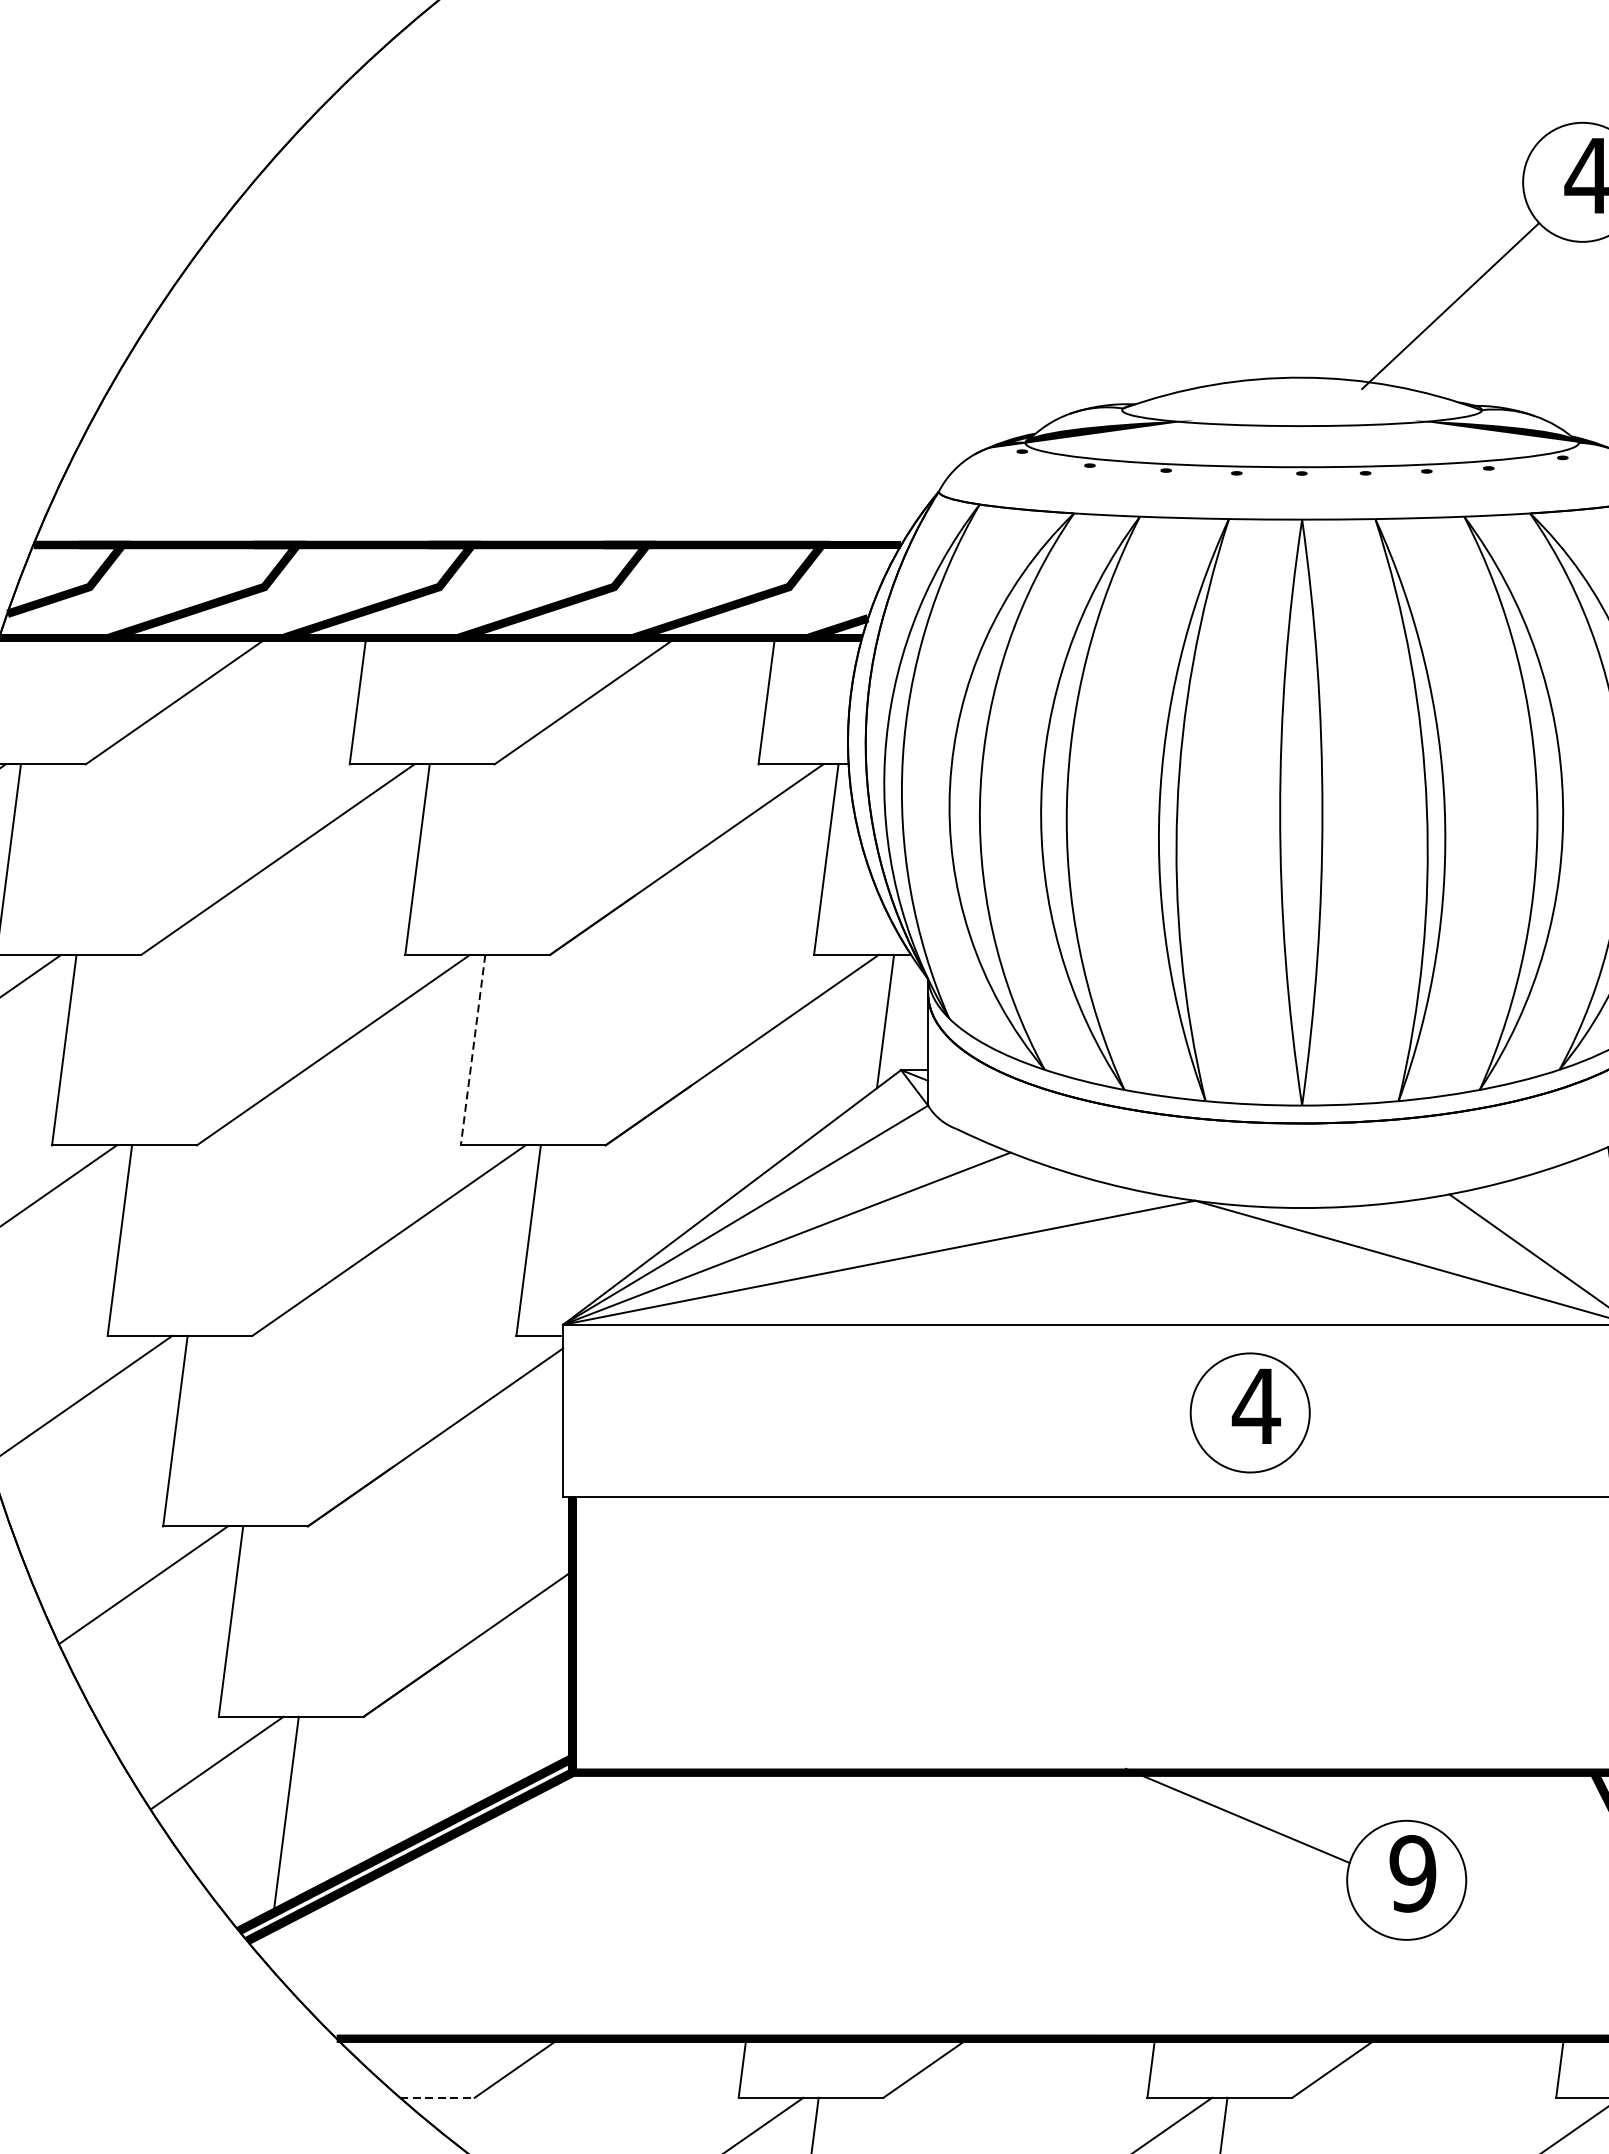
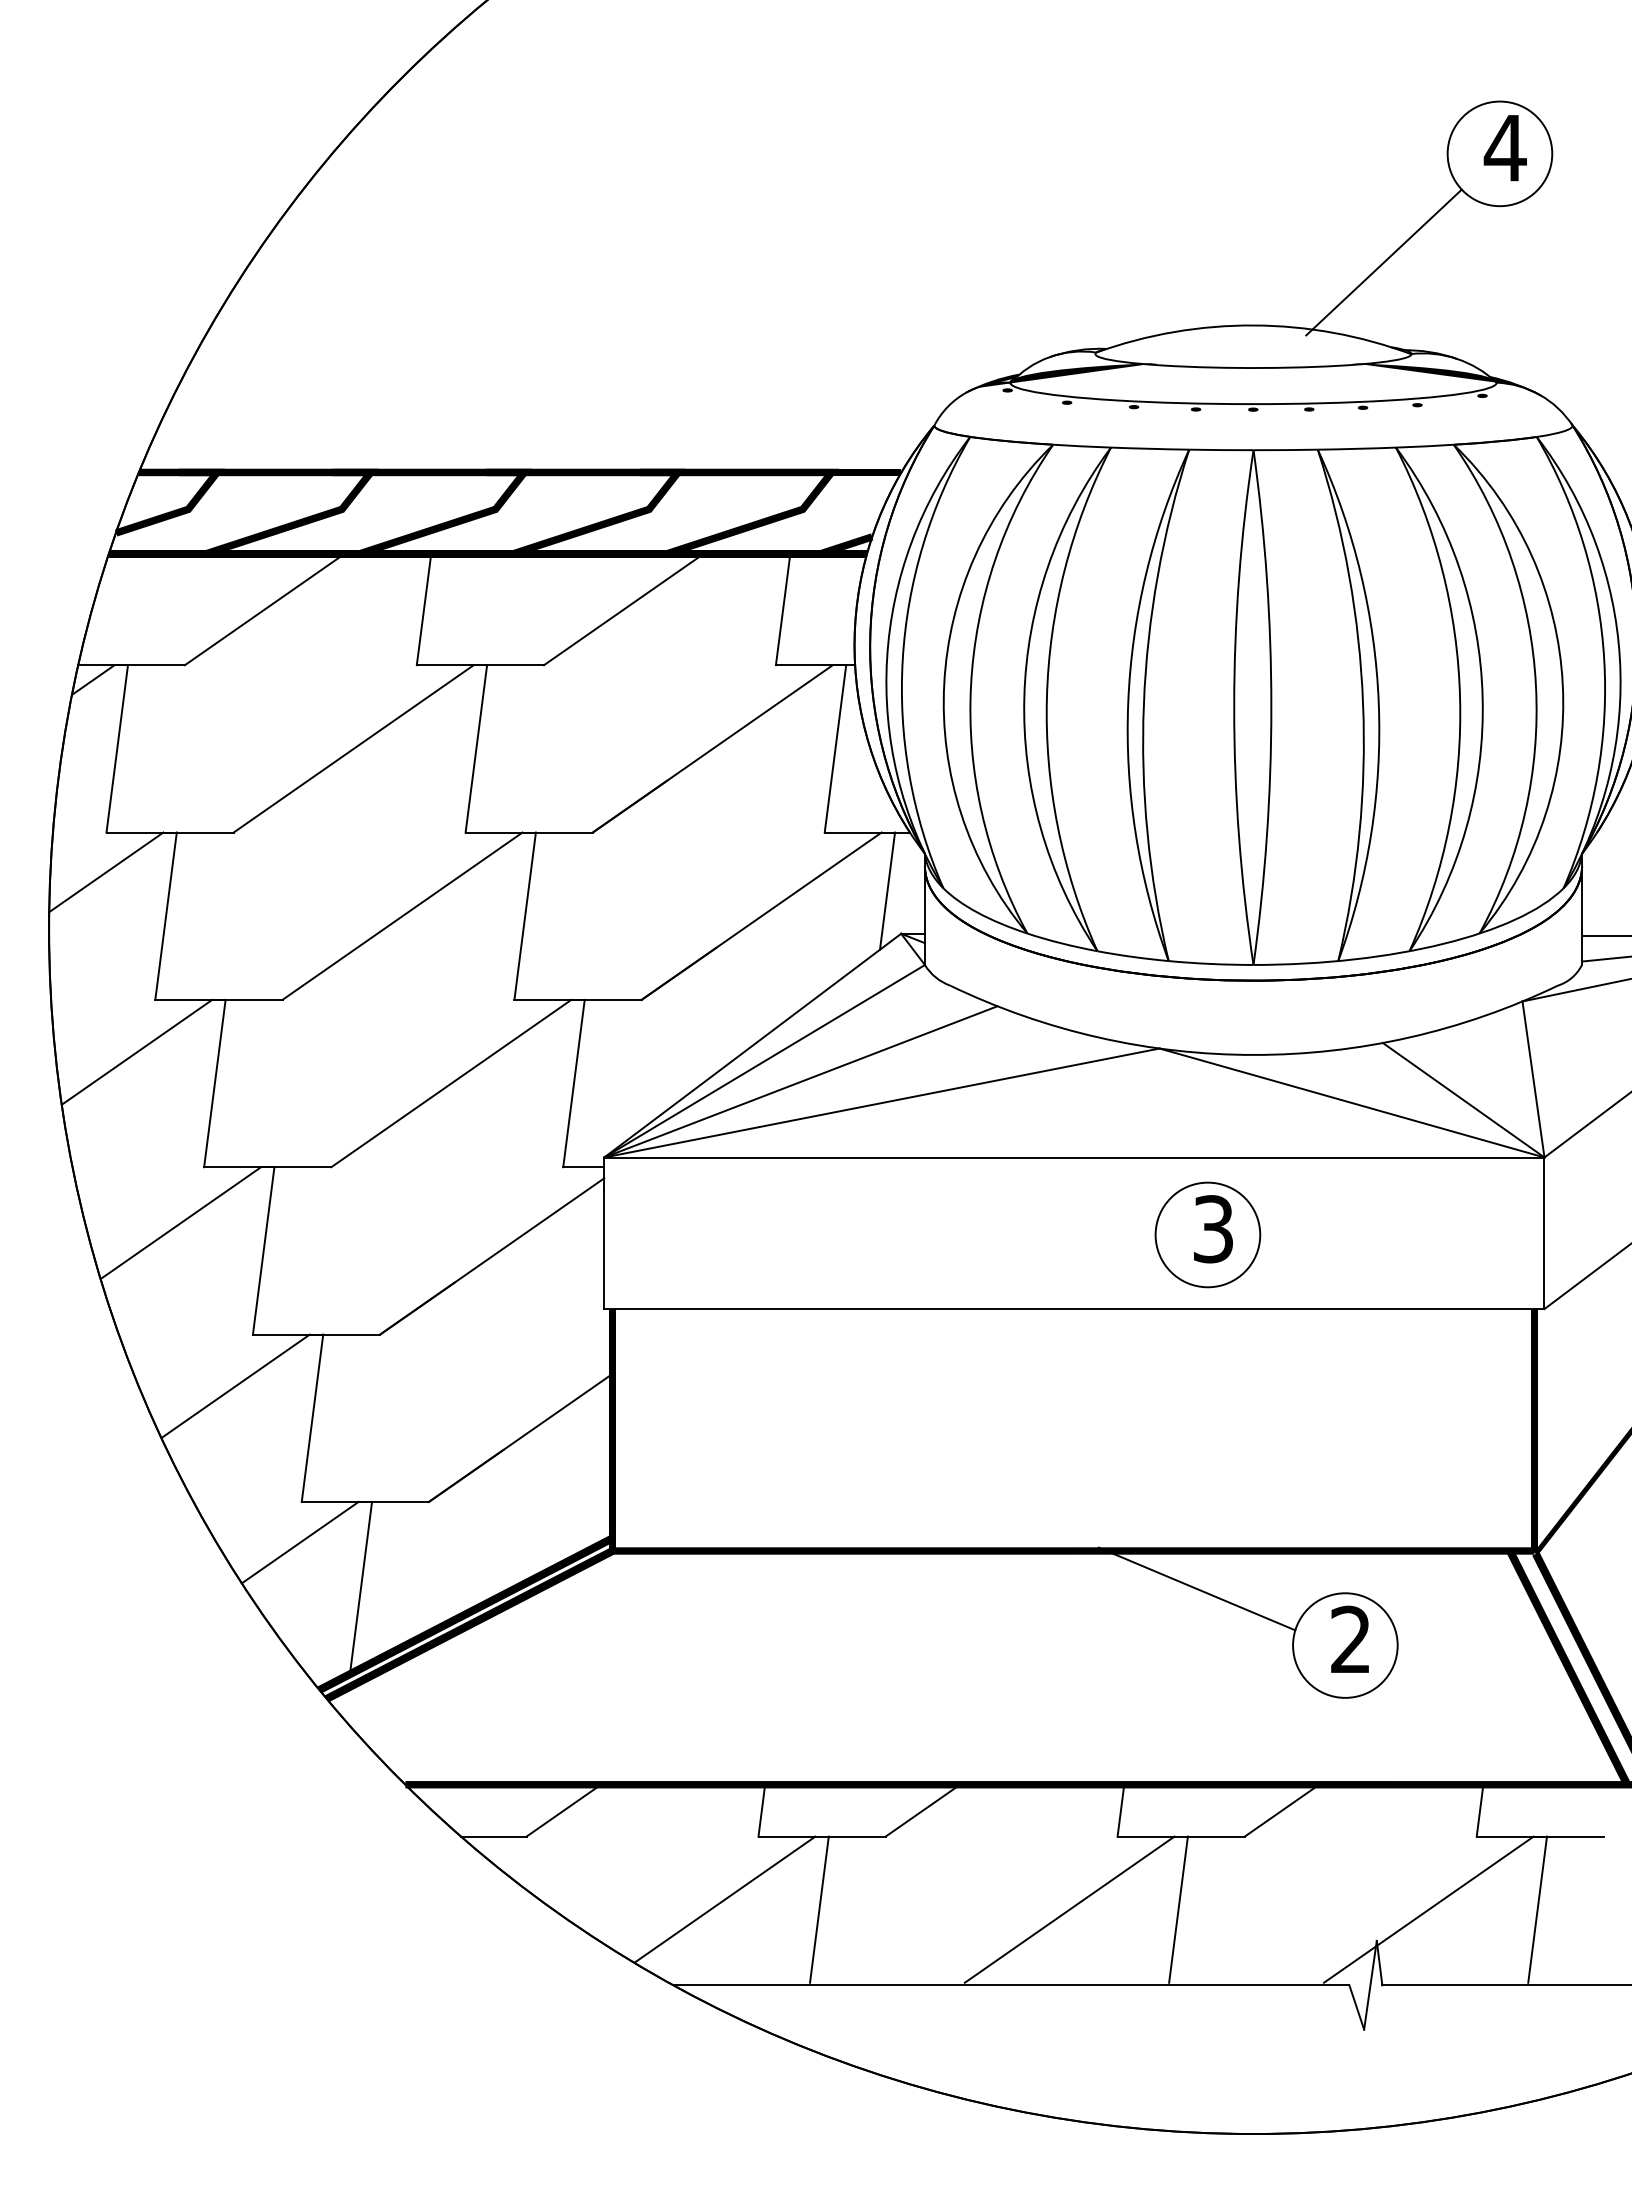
line: (473, 1050) -> (525, 916), dashed -> solid
text: (1255, 1406) -> (1212, 1229), 4 -> 3
text: (1412, 1873) -> (1350, 1639), 9 -> 2
line: (437, 2097) -> (493, 1836), dashed -> solid

